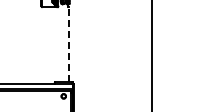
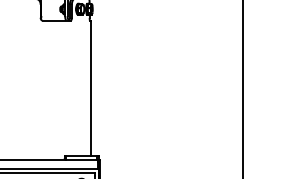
line: (68, 44) -> (90, 88), dashed -> solid

